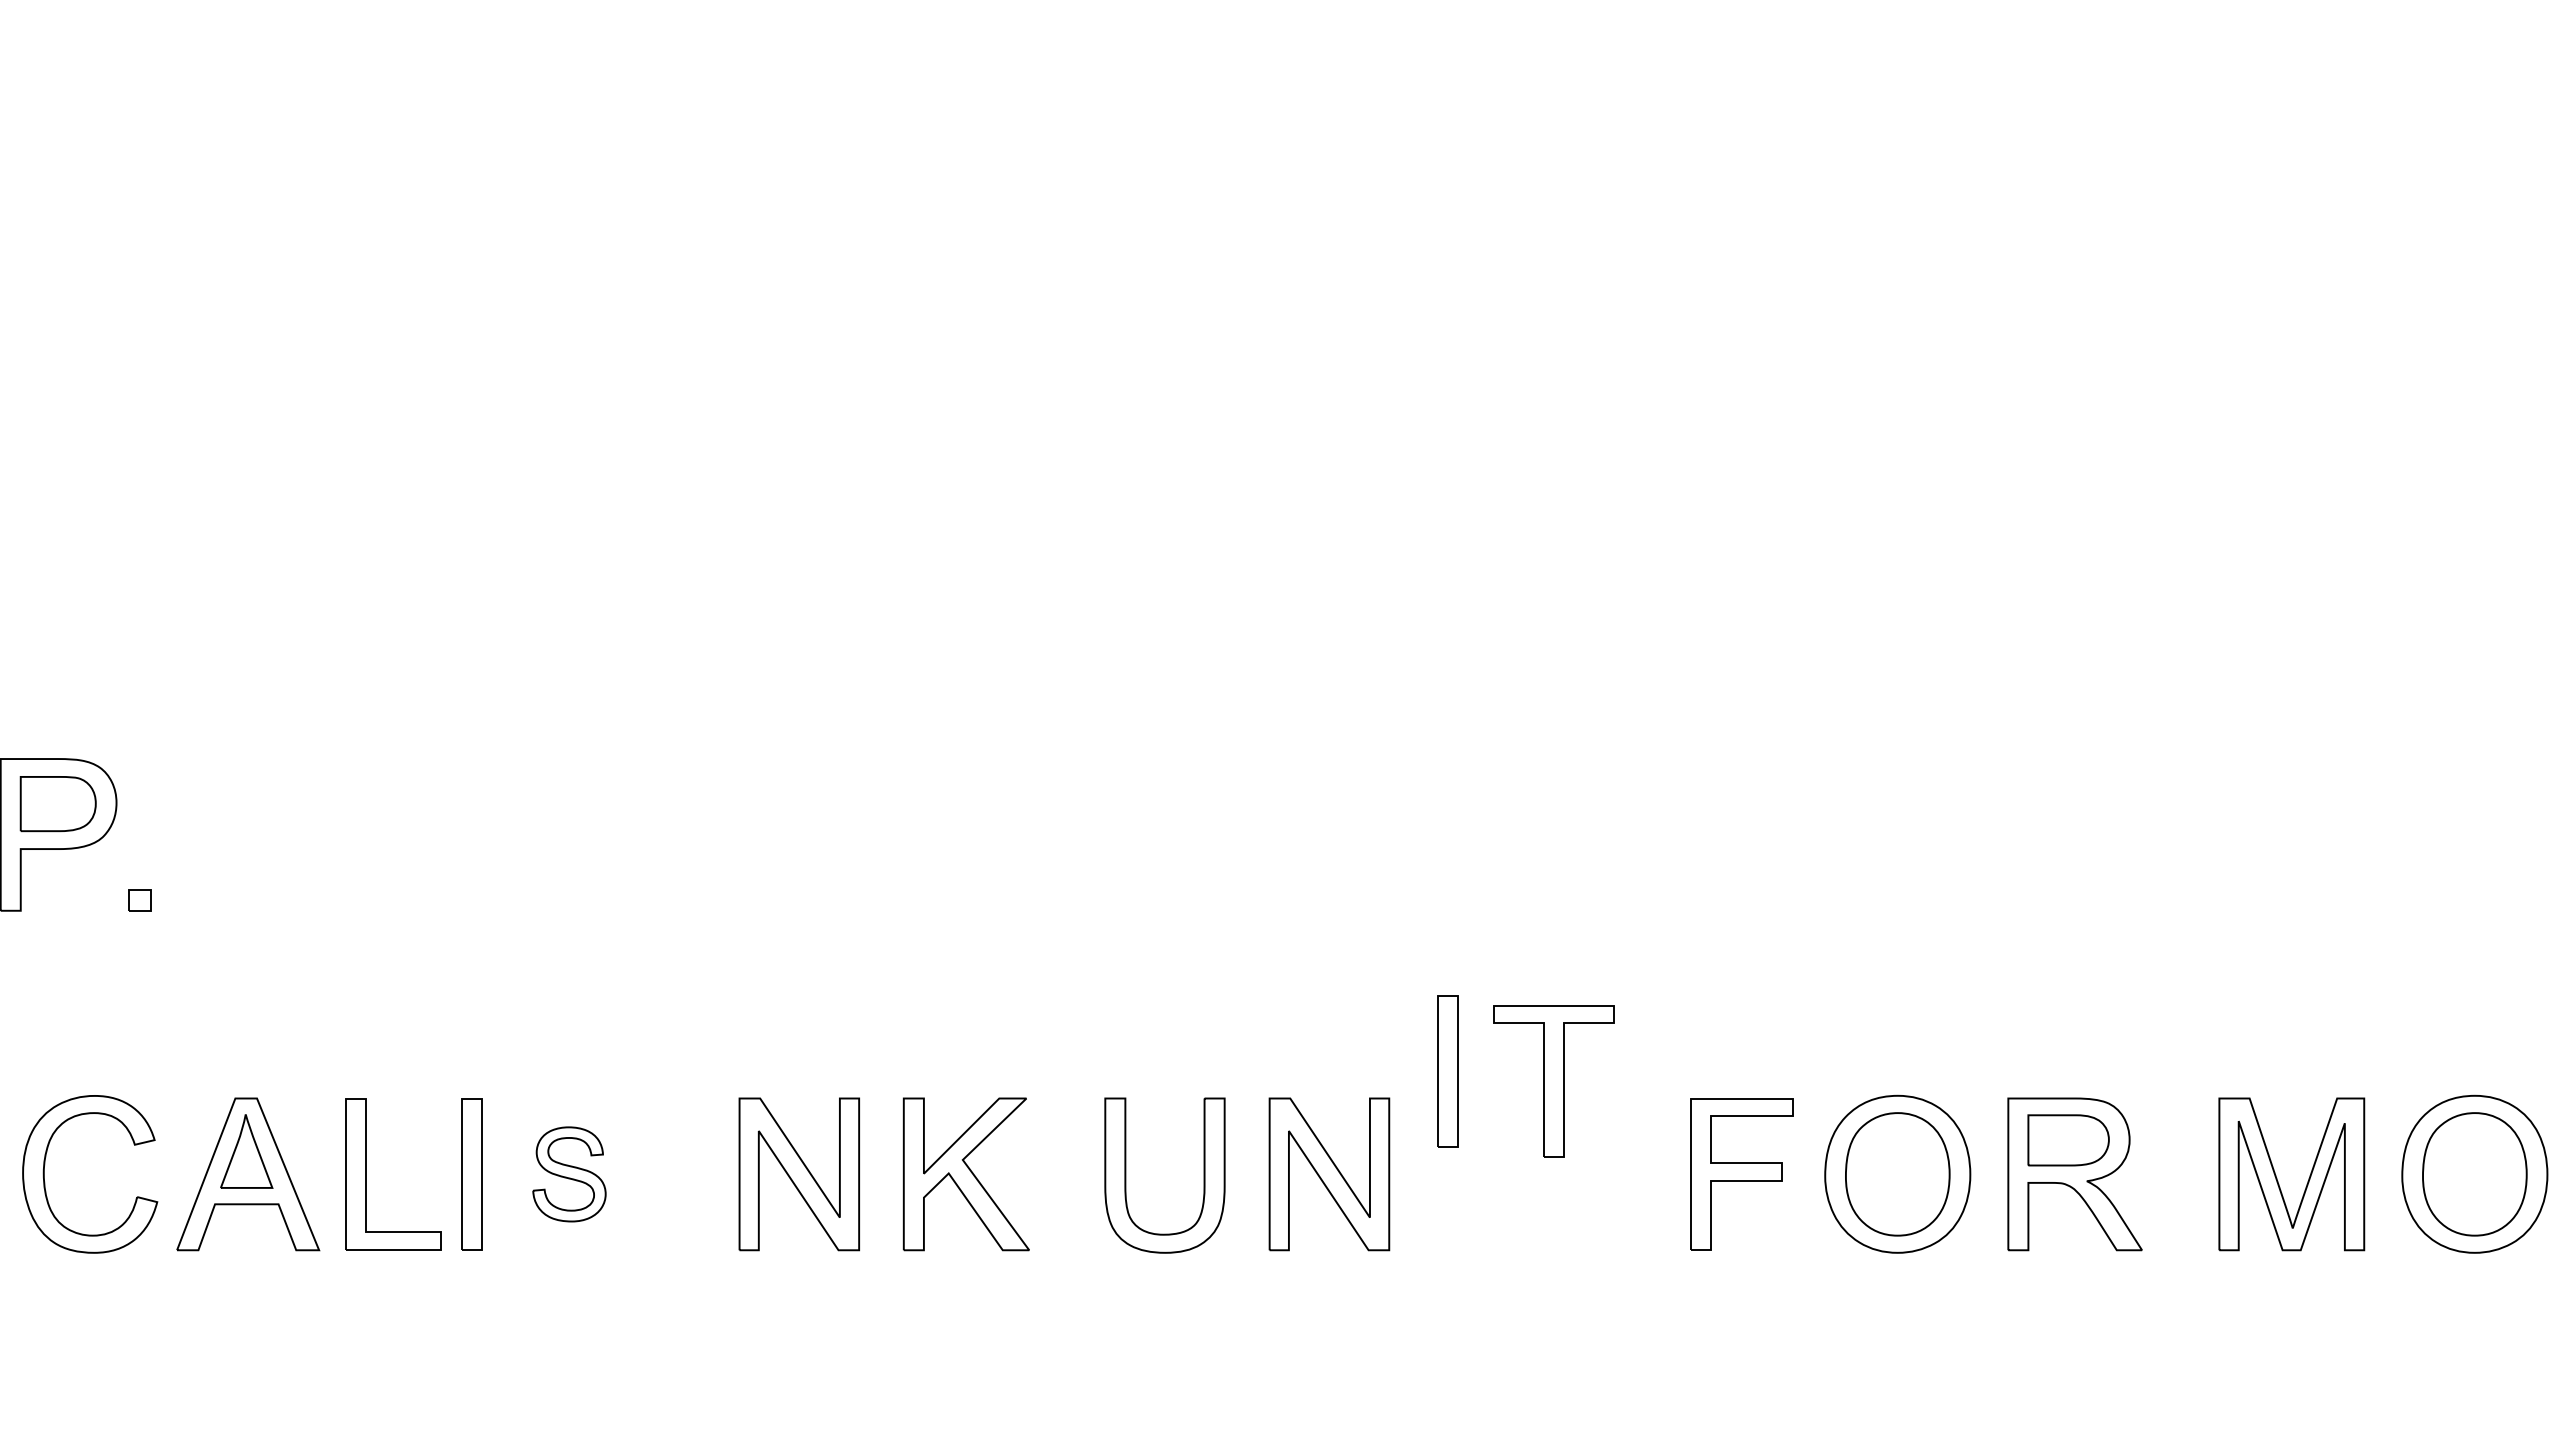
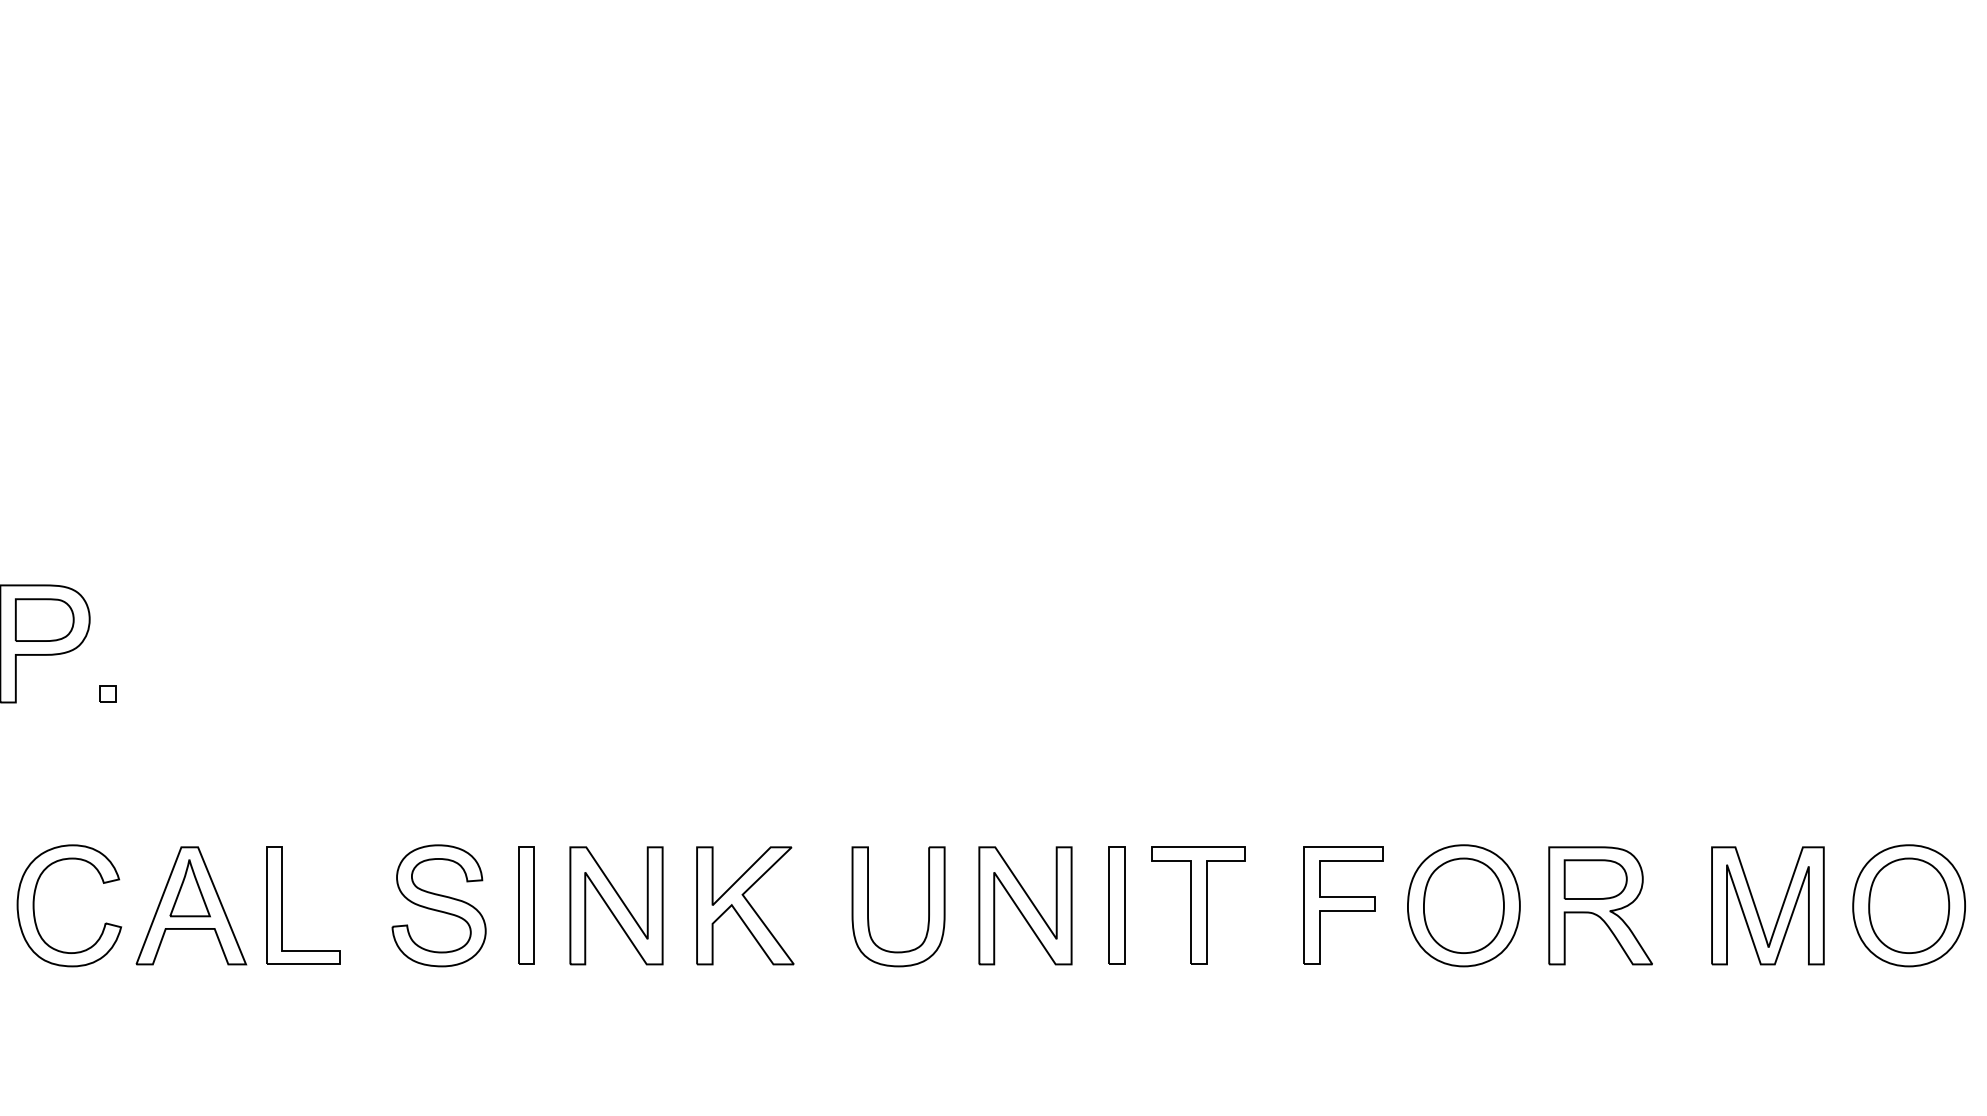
part: (1447, 1071) -> (1116, 905), moved
part: (1553, 1081) -> (1198, 905), moved
part: (471, 1174) -> (526, 905), moved
part: (569, 1174) -> (439, 905), size x1.67

